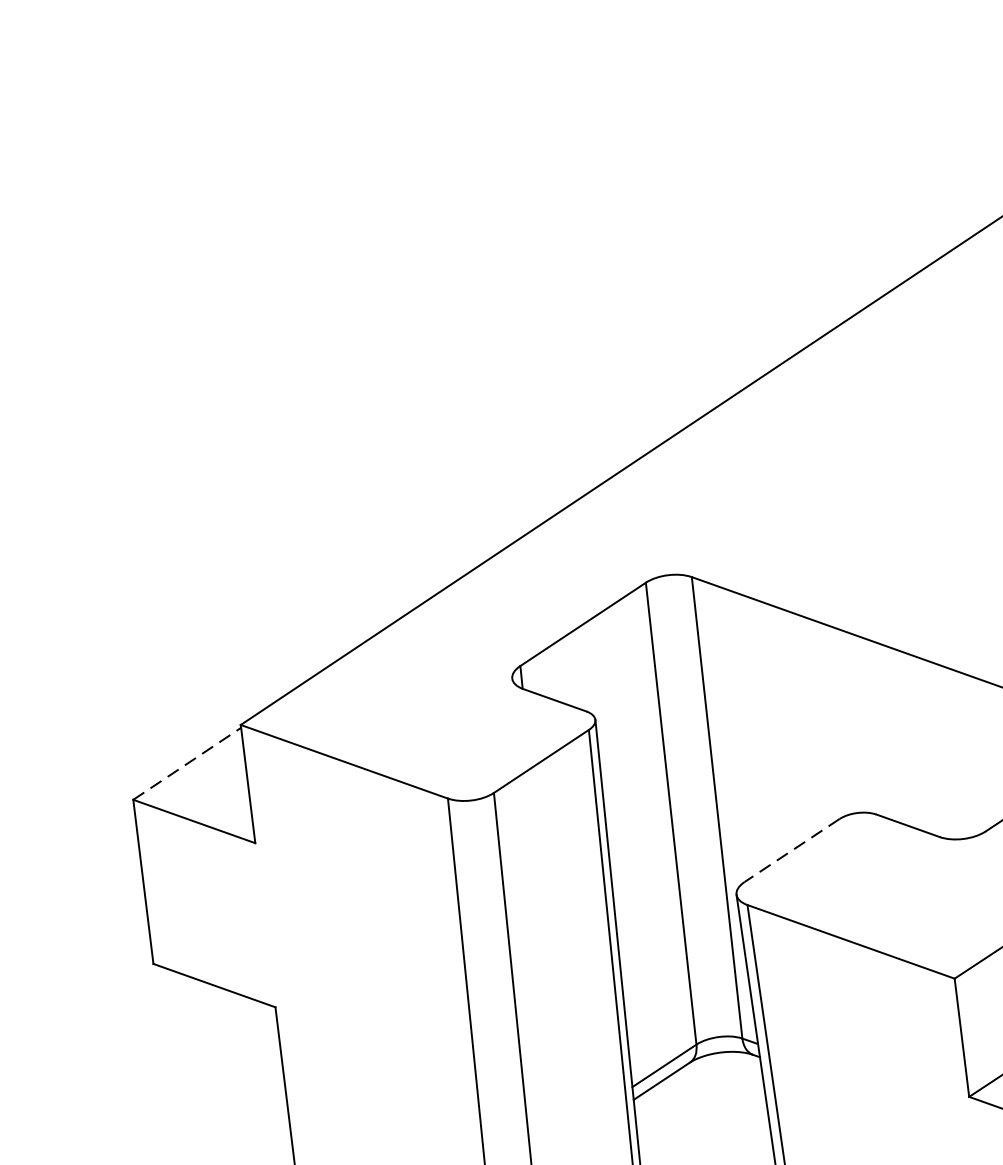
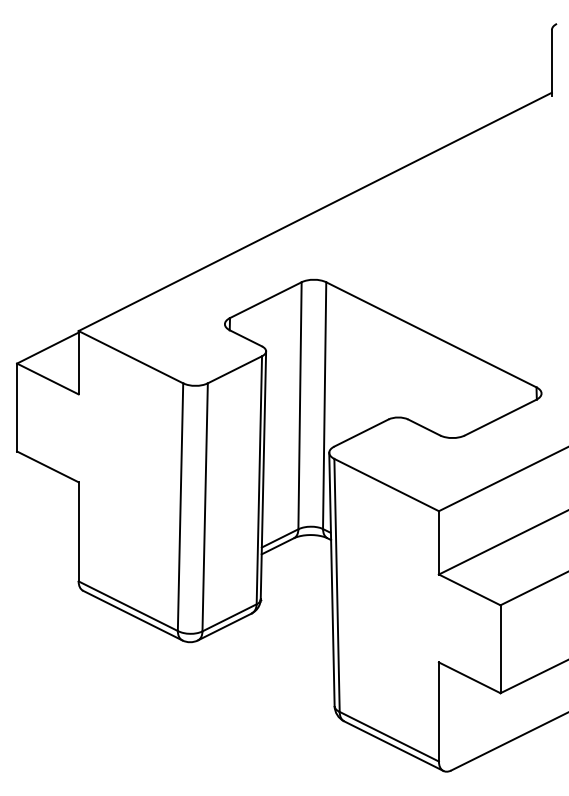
line: (188, 762) -> (48, 347), dashed -> solid
line: (792, 851) -> (361, 433), dashed -> solid

